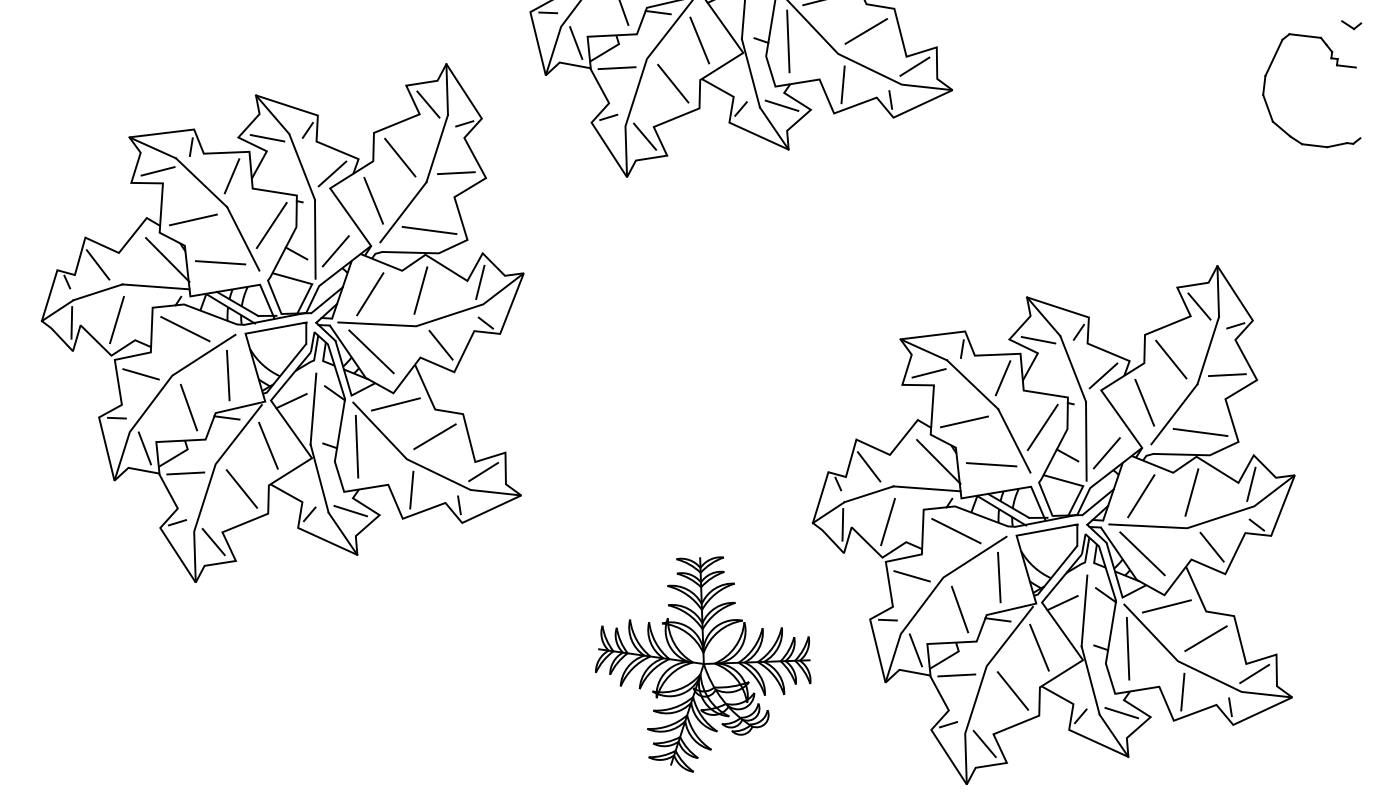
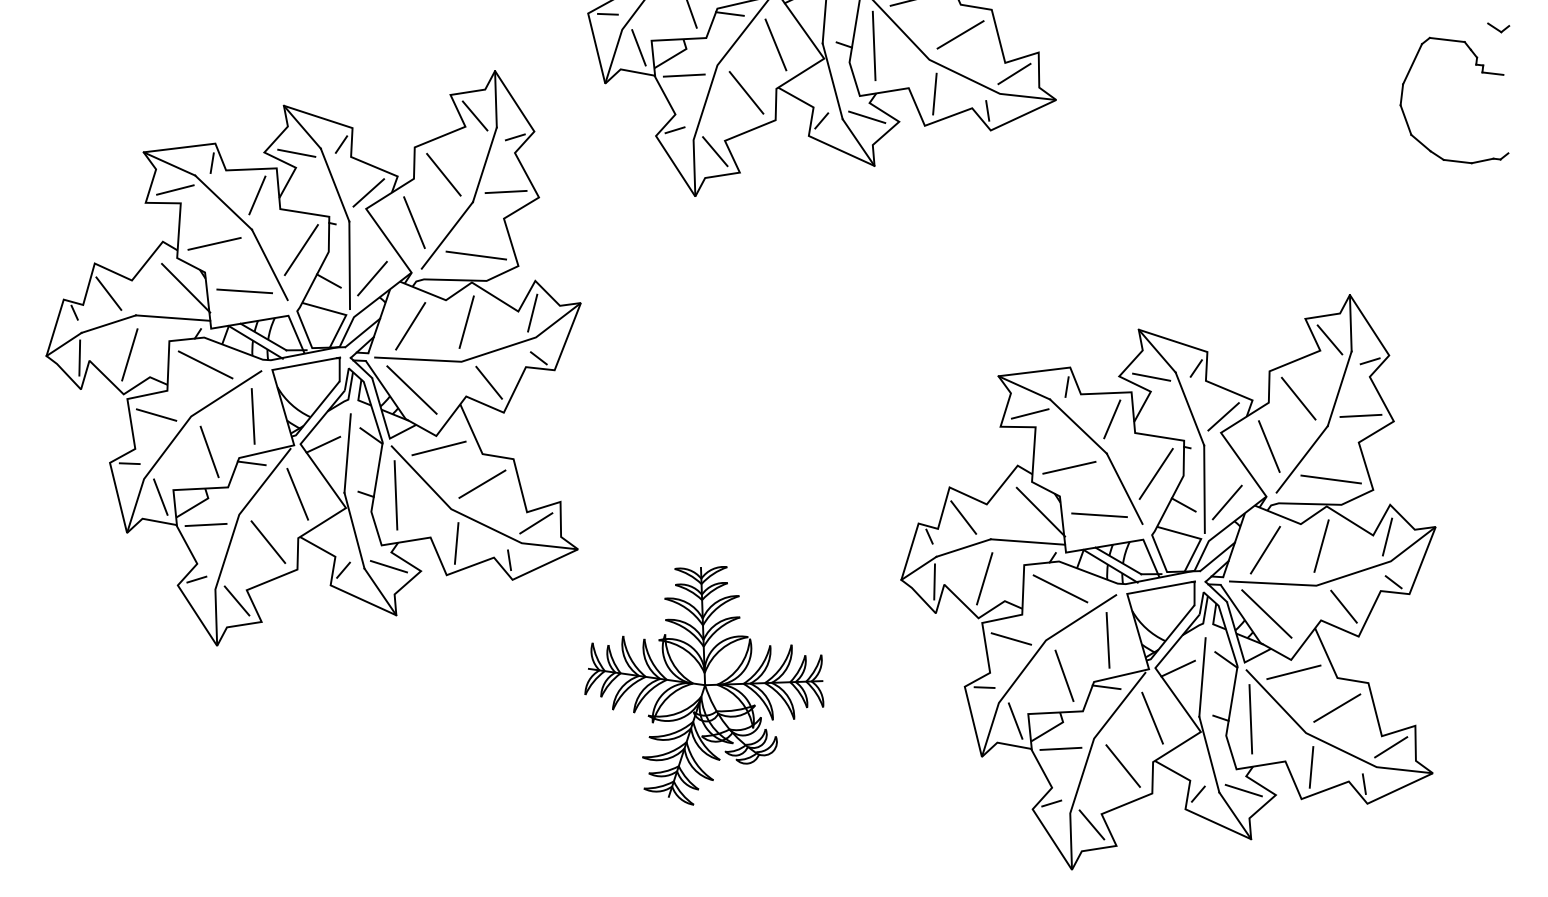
part: (703, 664) -> (704, 685), moved

